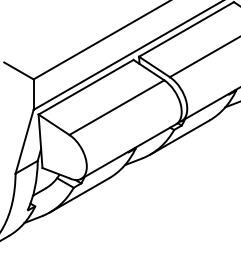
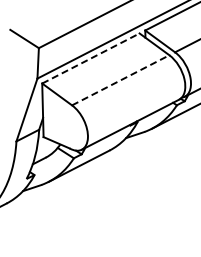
line: (86, 87) -> (91, 58), solid -> dashed
line: (116, 107) -> (120, 80), solid -> dashed

